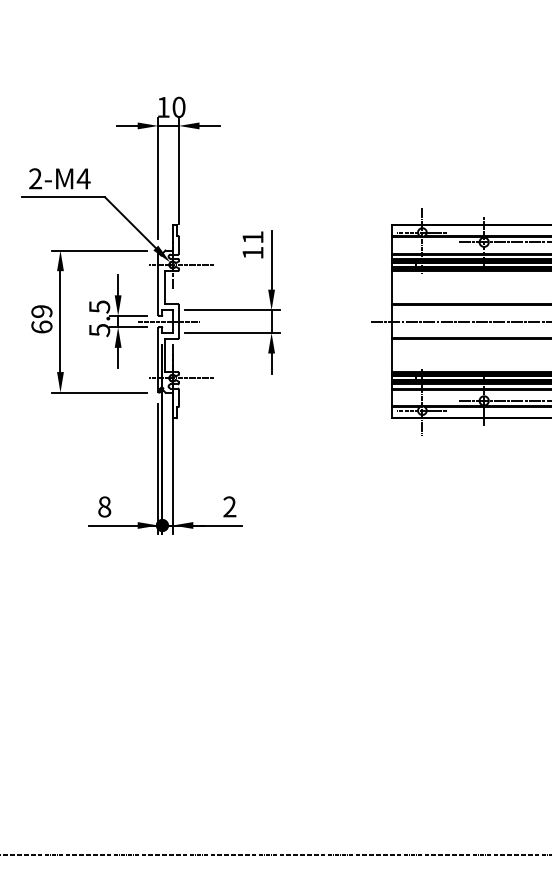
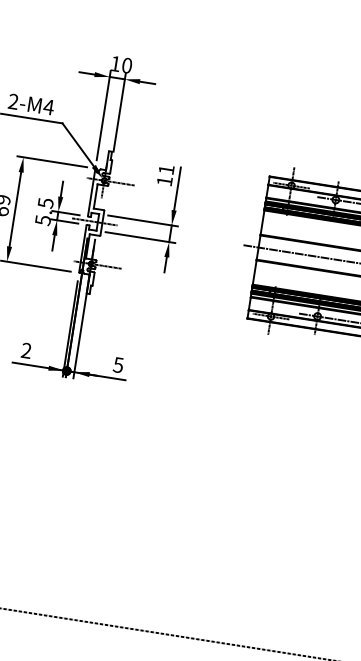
text: (104, 506) -> (26, 350), 8 -> 2
text: (229, 506) -> (118, 364), 2 -> 5

